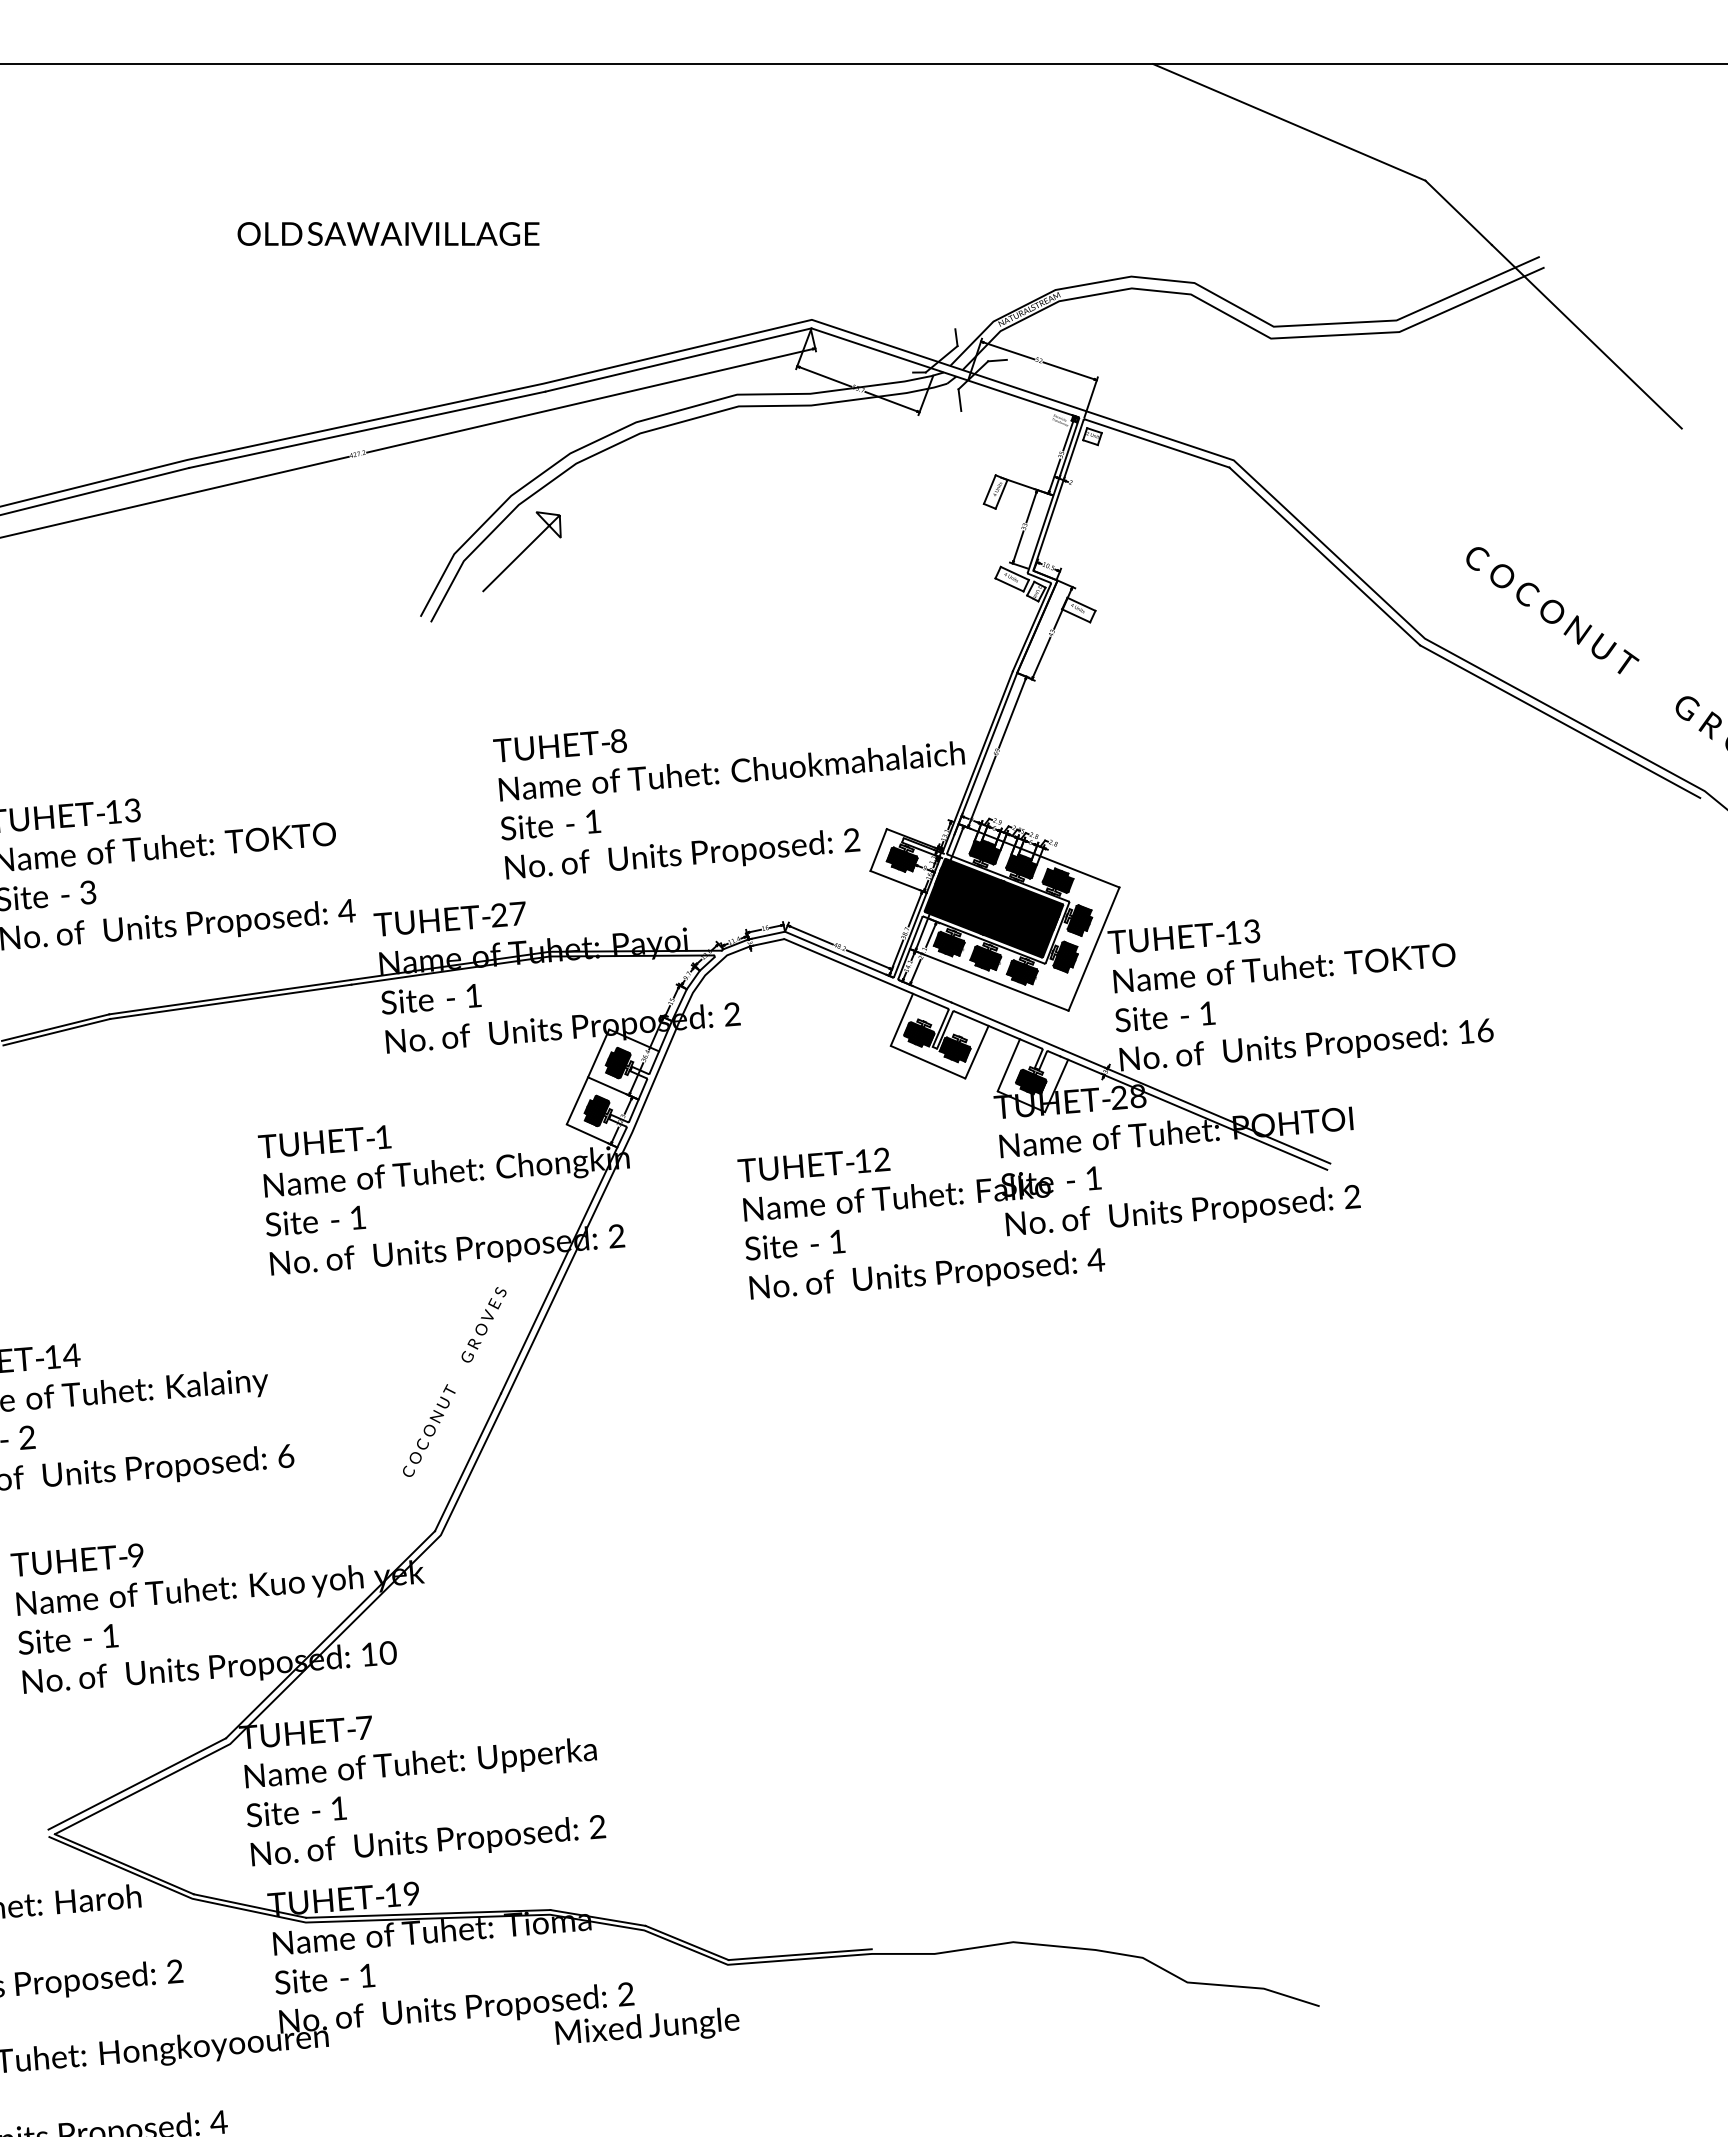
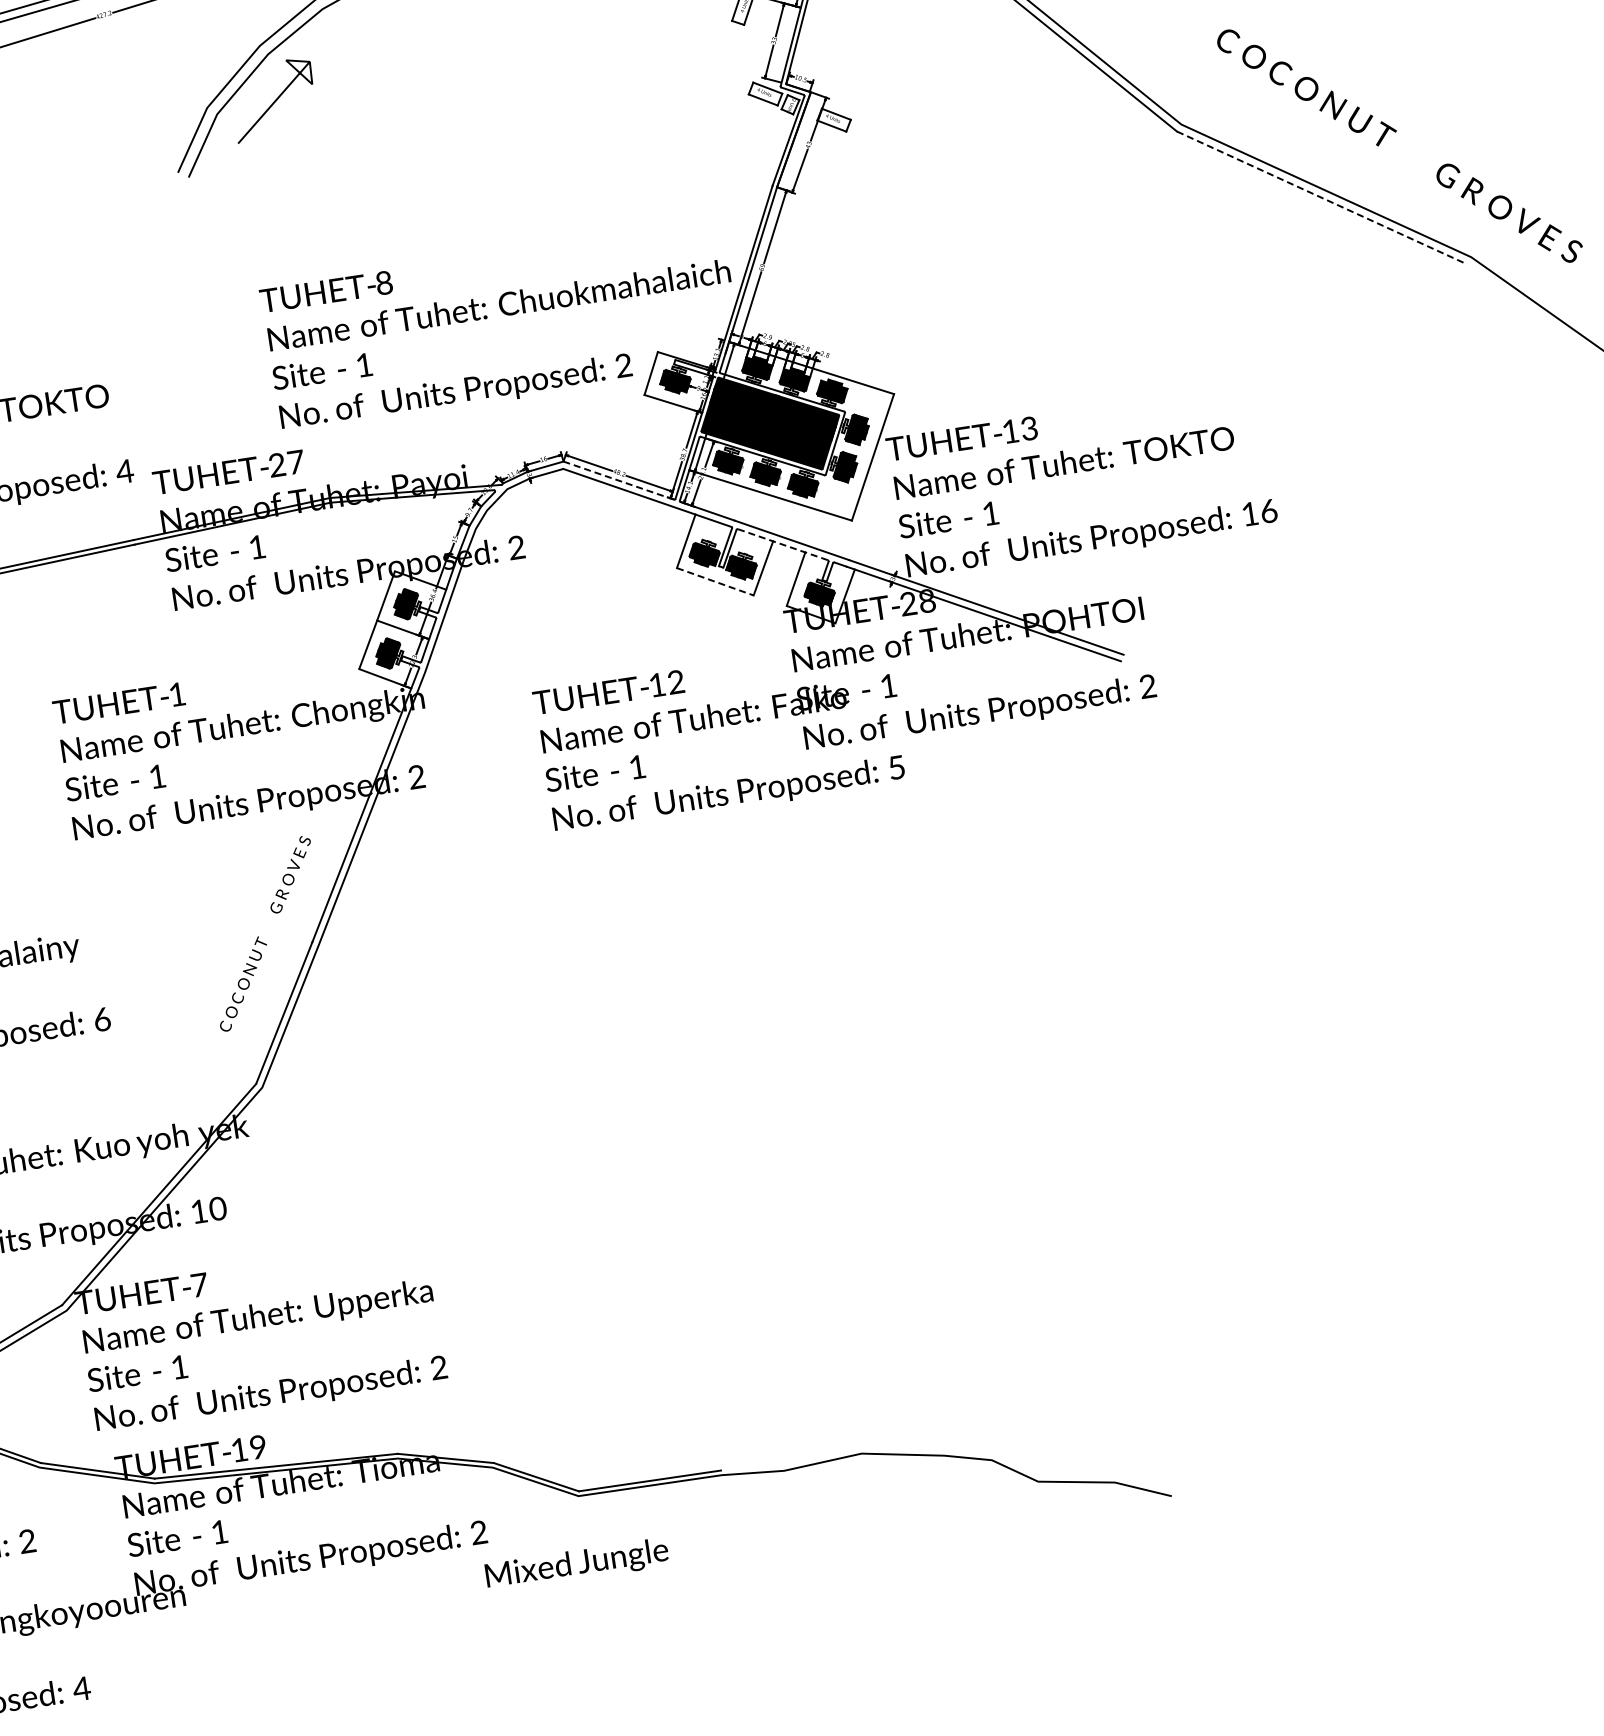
line: (1560, 721) -> (1322, 197), solid -> dashed
line: (838, 954) -> (618, 480), solid -> dashed
line: (998, 1029) -> (783, 544), solid -> dashed
line: (928, 1062) -> (715, 582), solid -> dashed
text: (1096, 1260) -> (897, 767), 4 -> 5
text: (647, 2025) -> (576, 1562), moved

